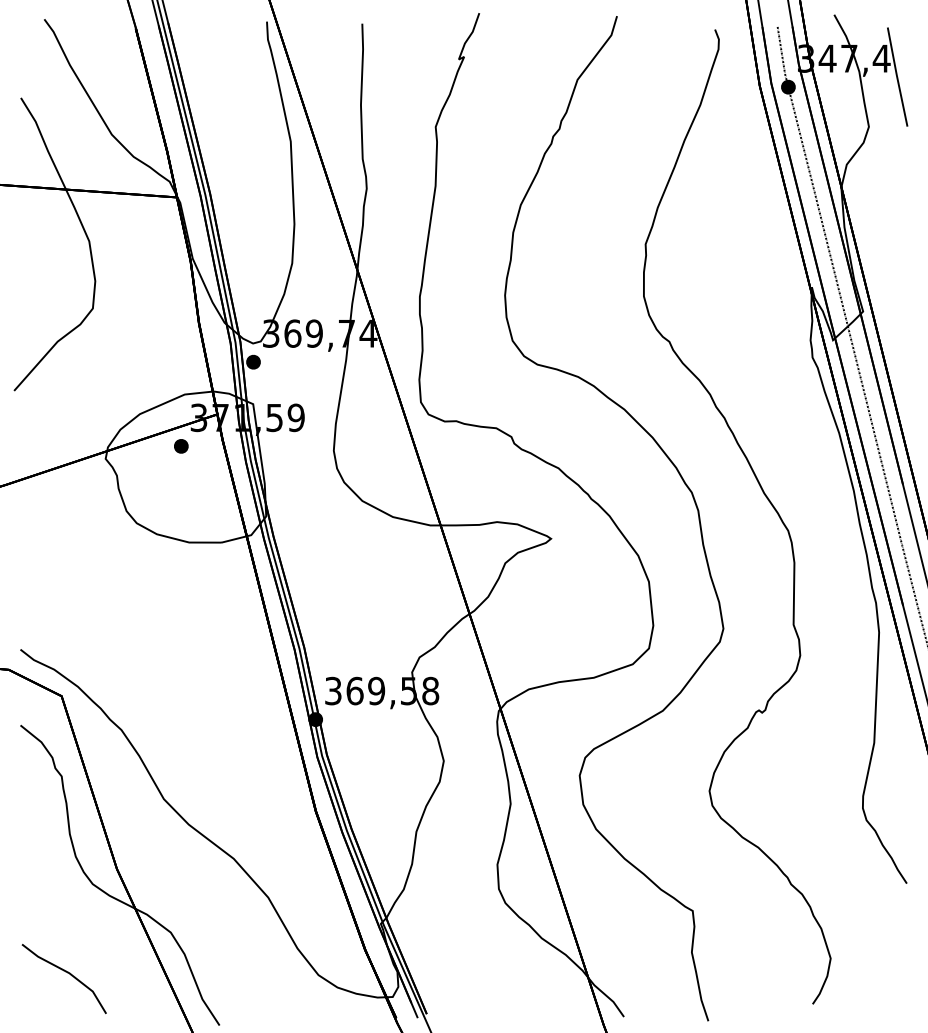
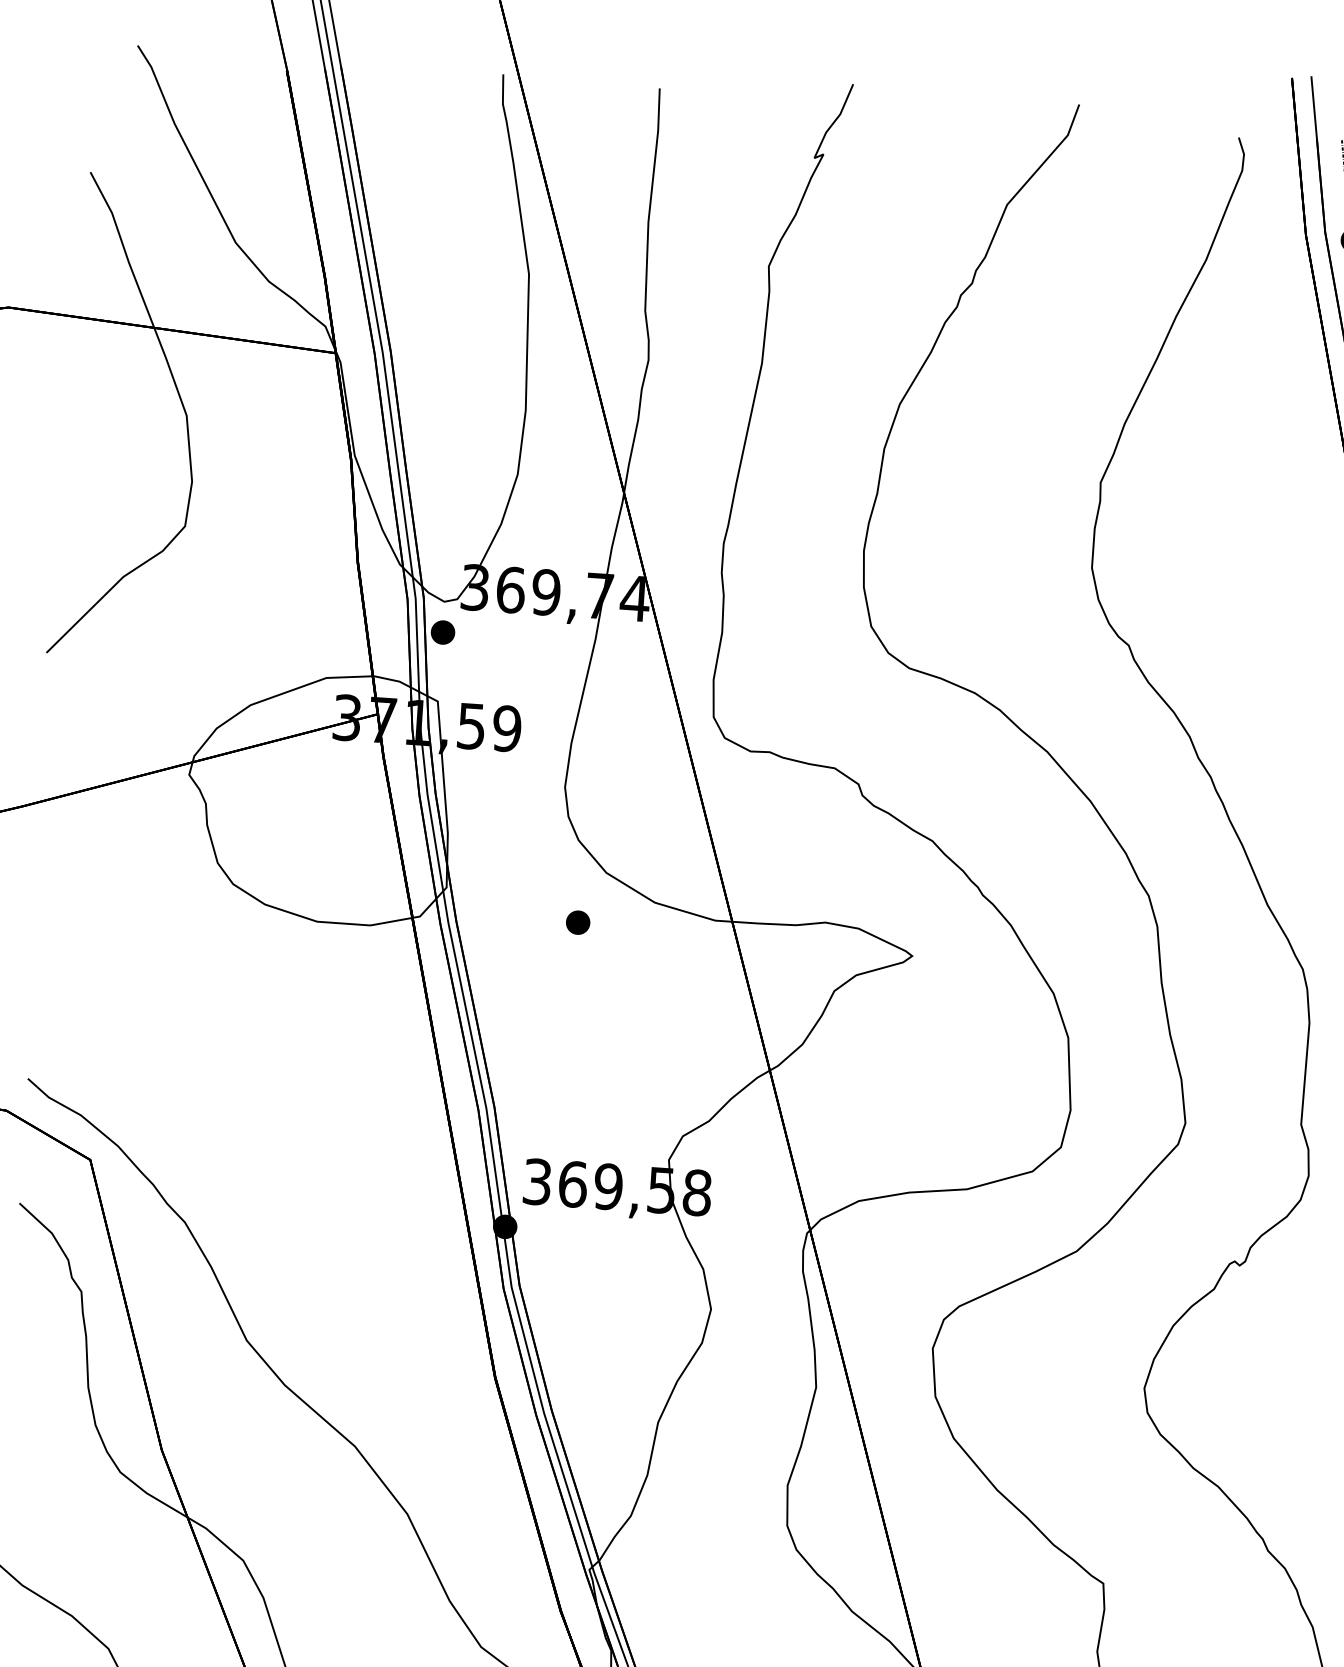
part: (181, 446) -> (578, 922), moved

